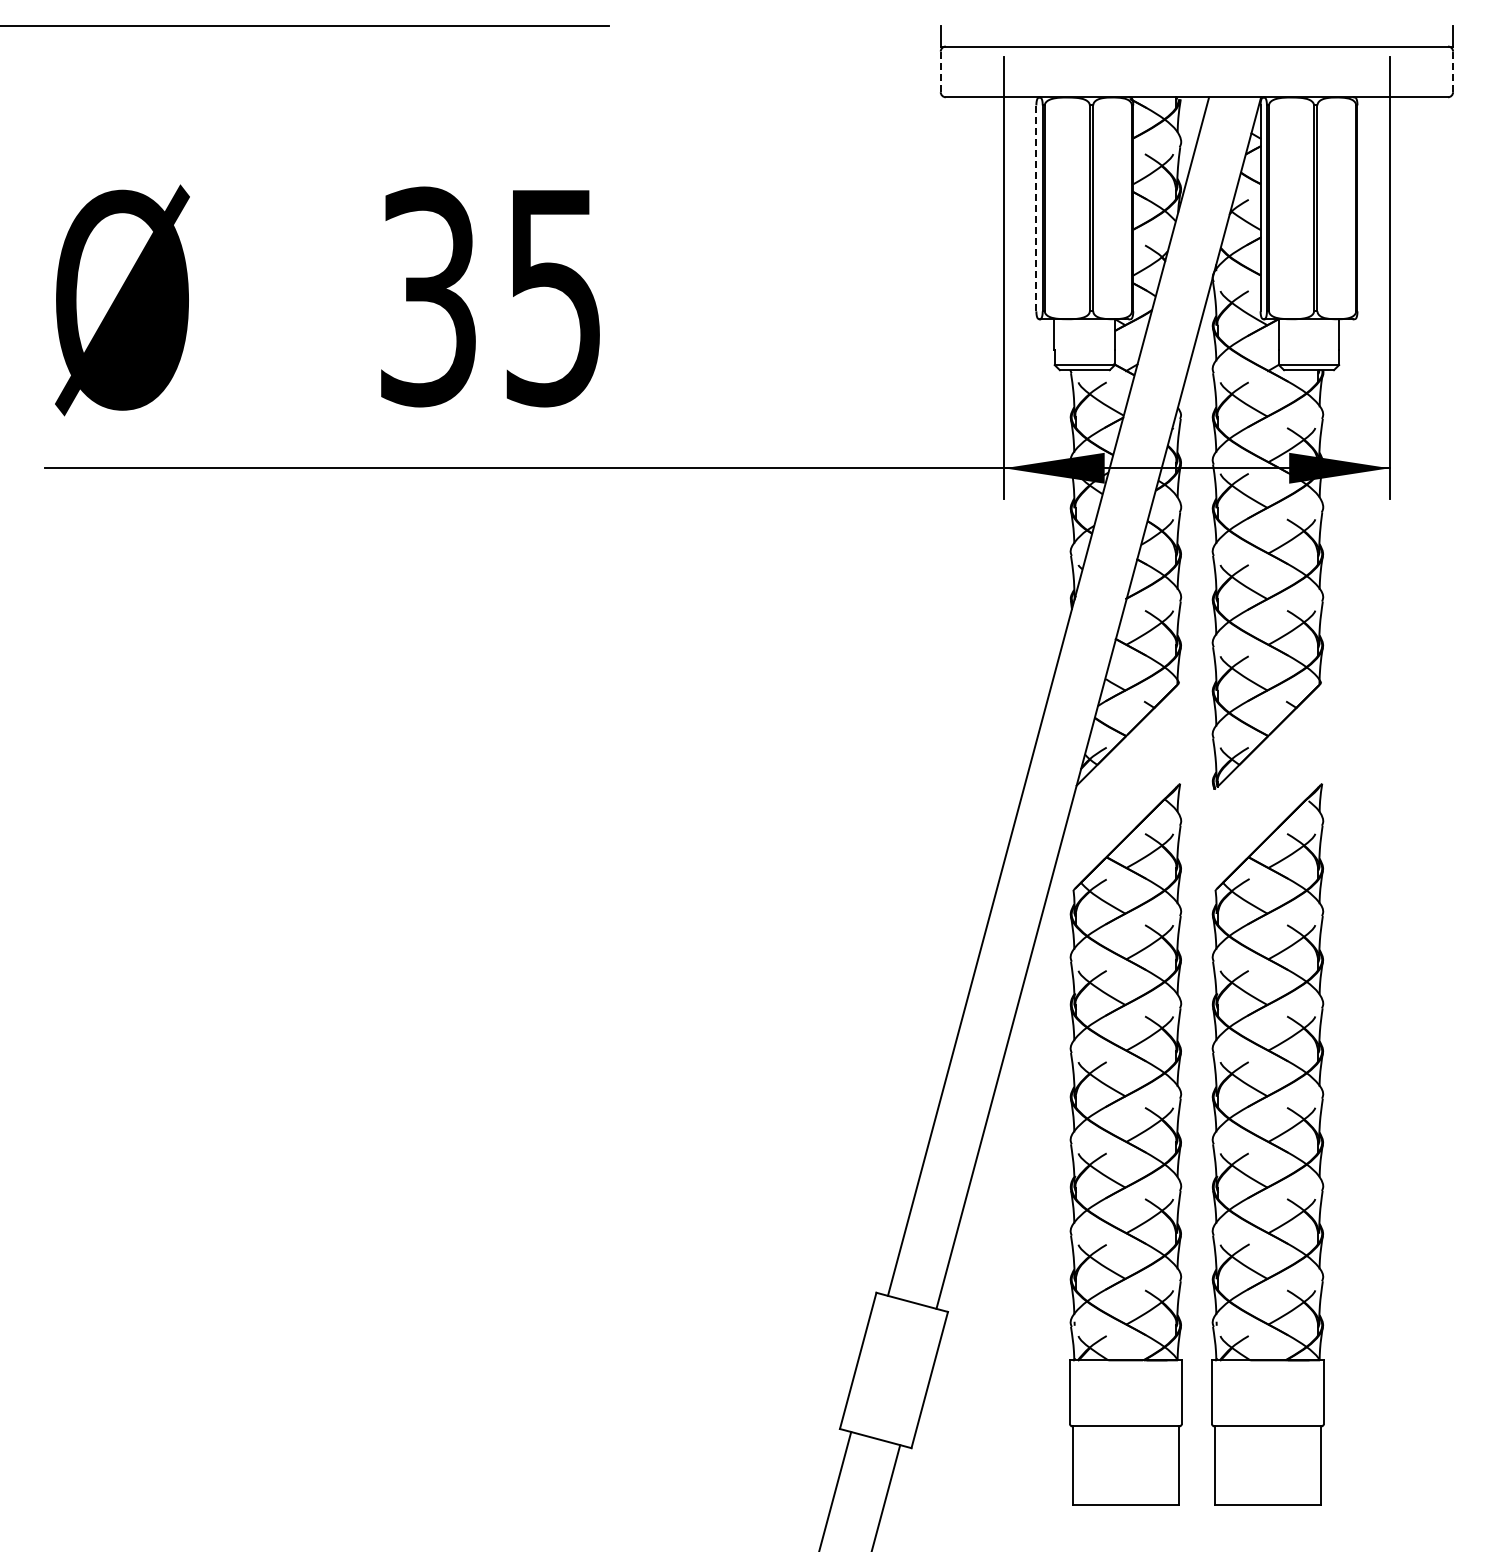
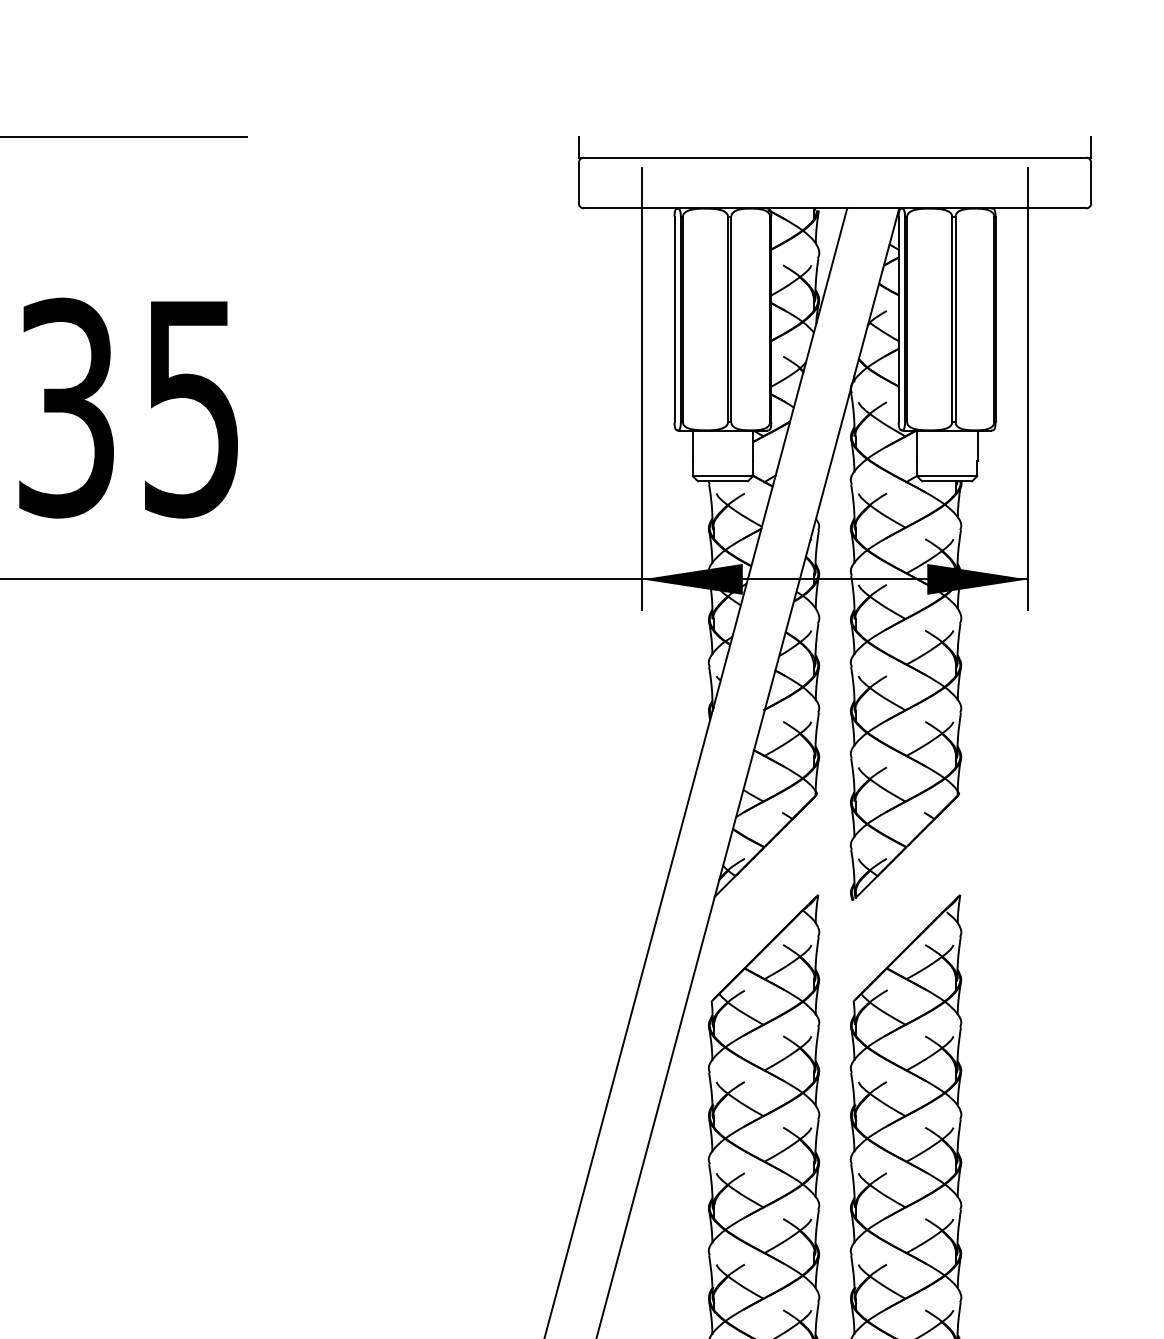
line: (1453, 71) -> (1091, 182), dashed -> solid
line: (940, 72) -> (578, 183), dashed -> solid
line: (1036, 208) -> (674, 319), dashed -> solid

